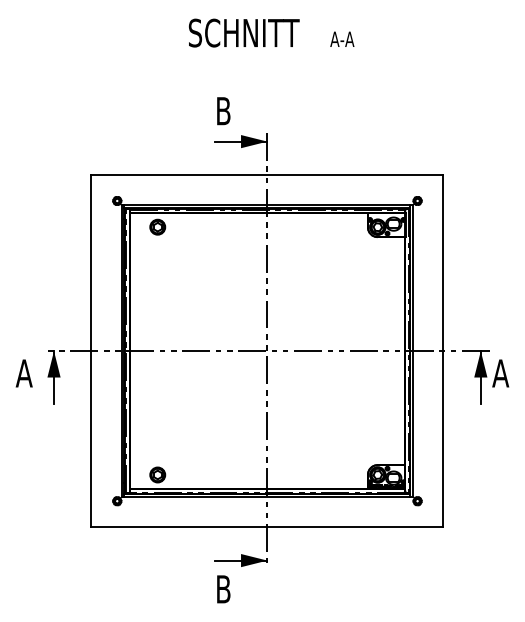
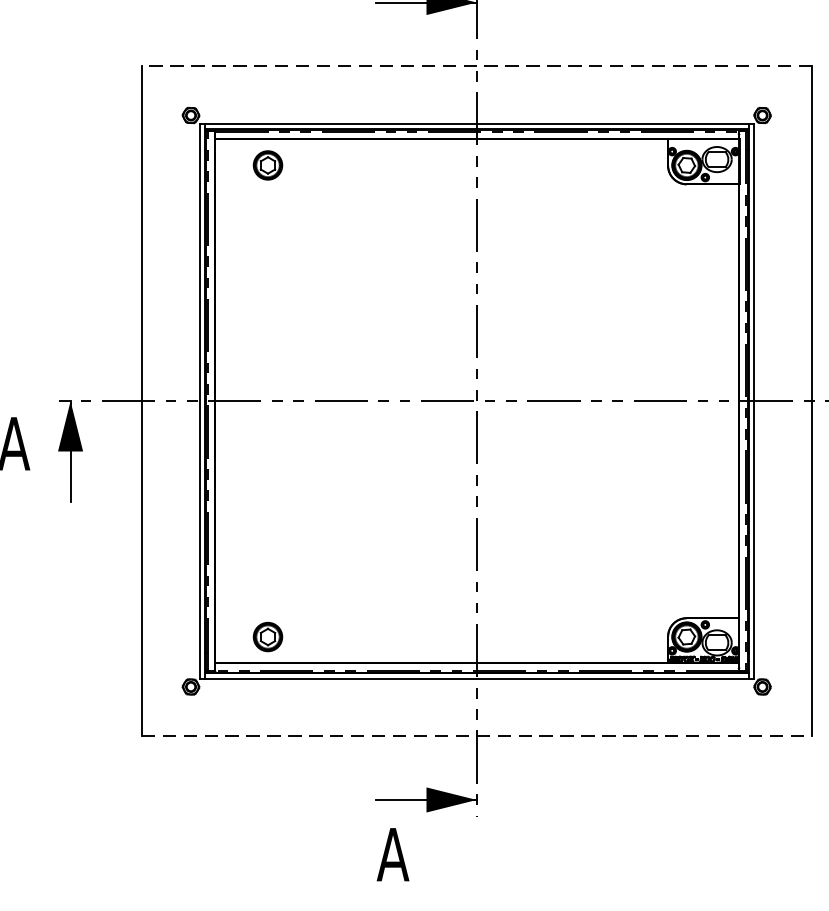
line: (266, 175) -> (474, 66), solid -> dashed
line: (267, 527) -> (476, 736), solid -> dashed
text: (223, 589) -> (393, 854), B -> A

